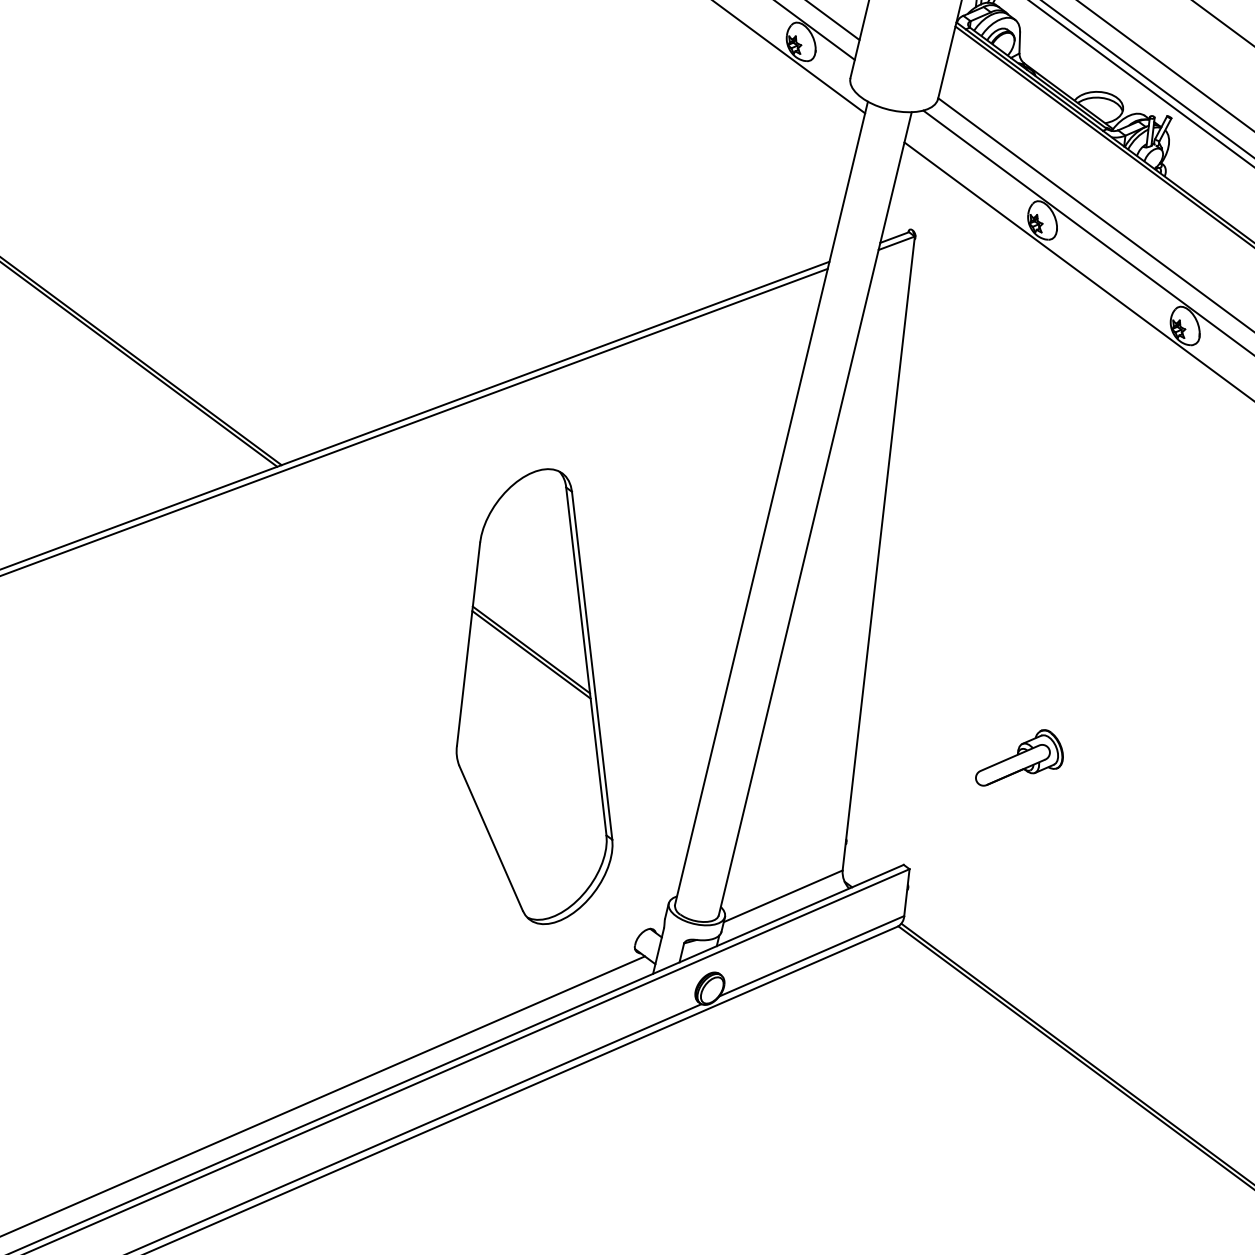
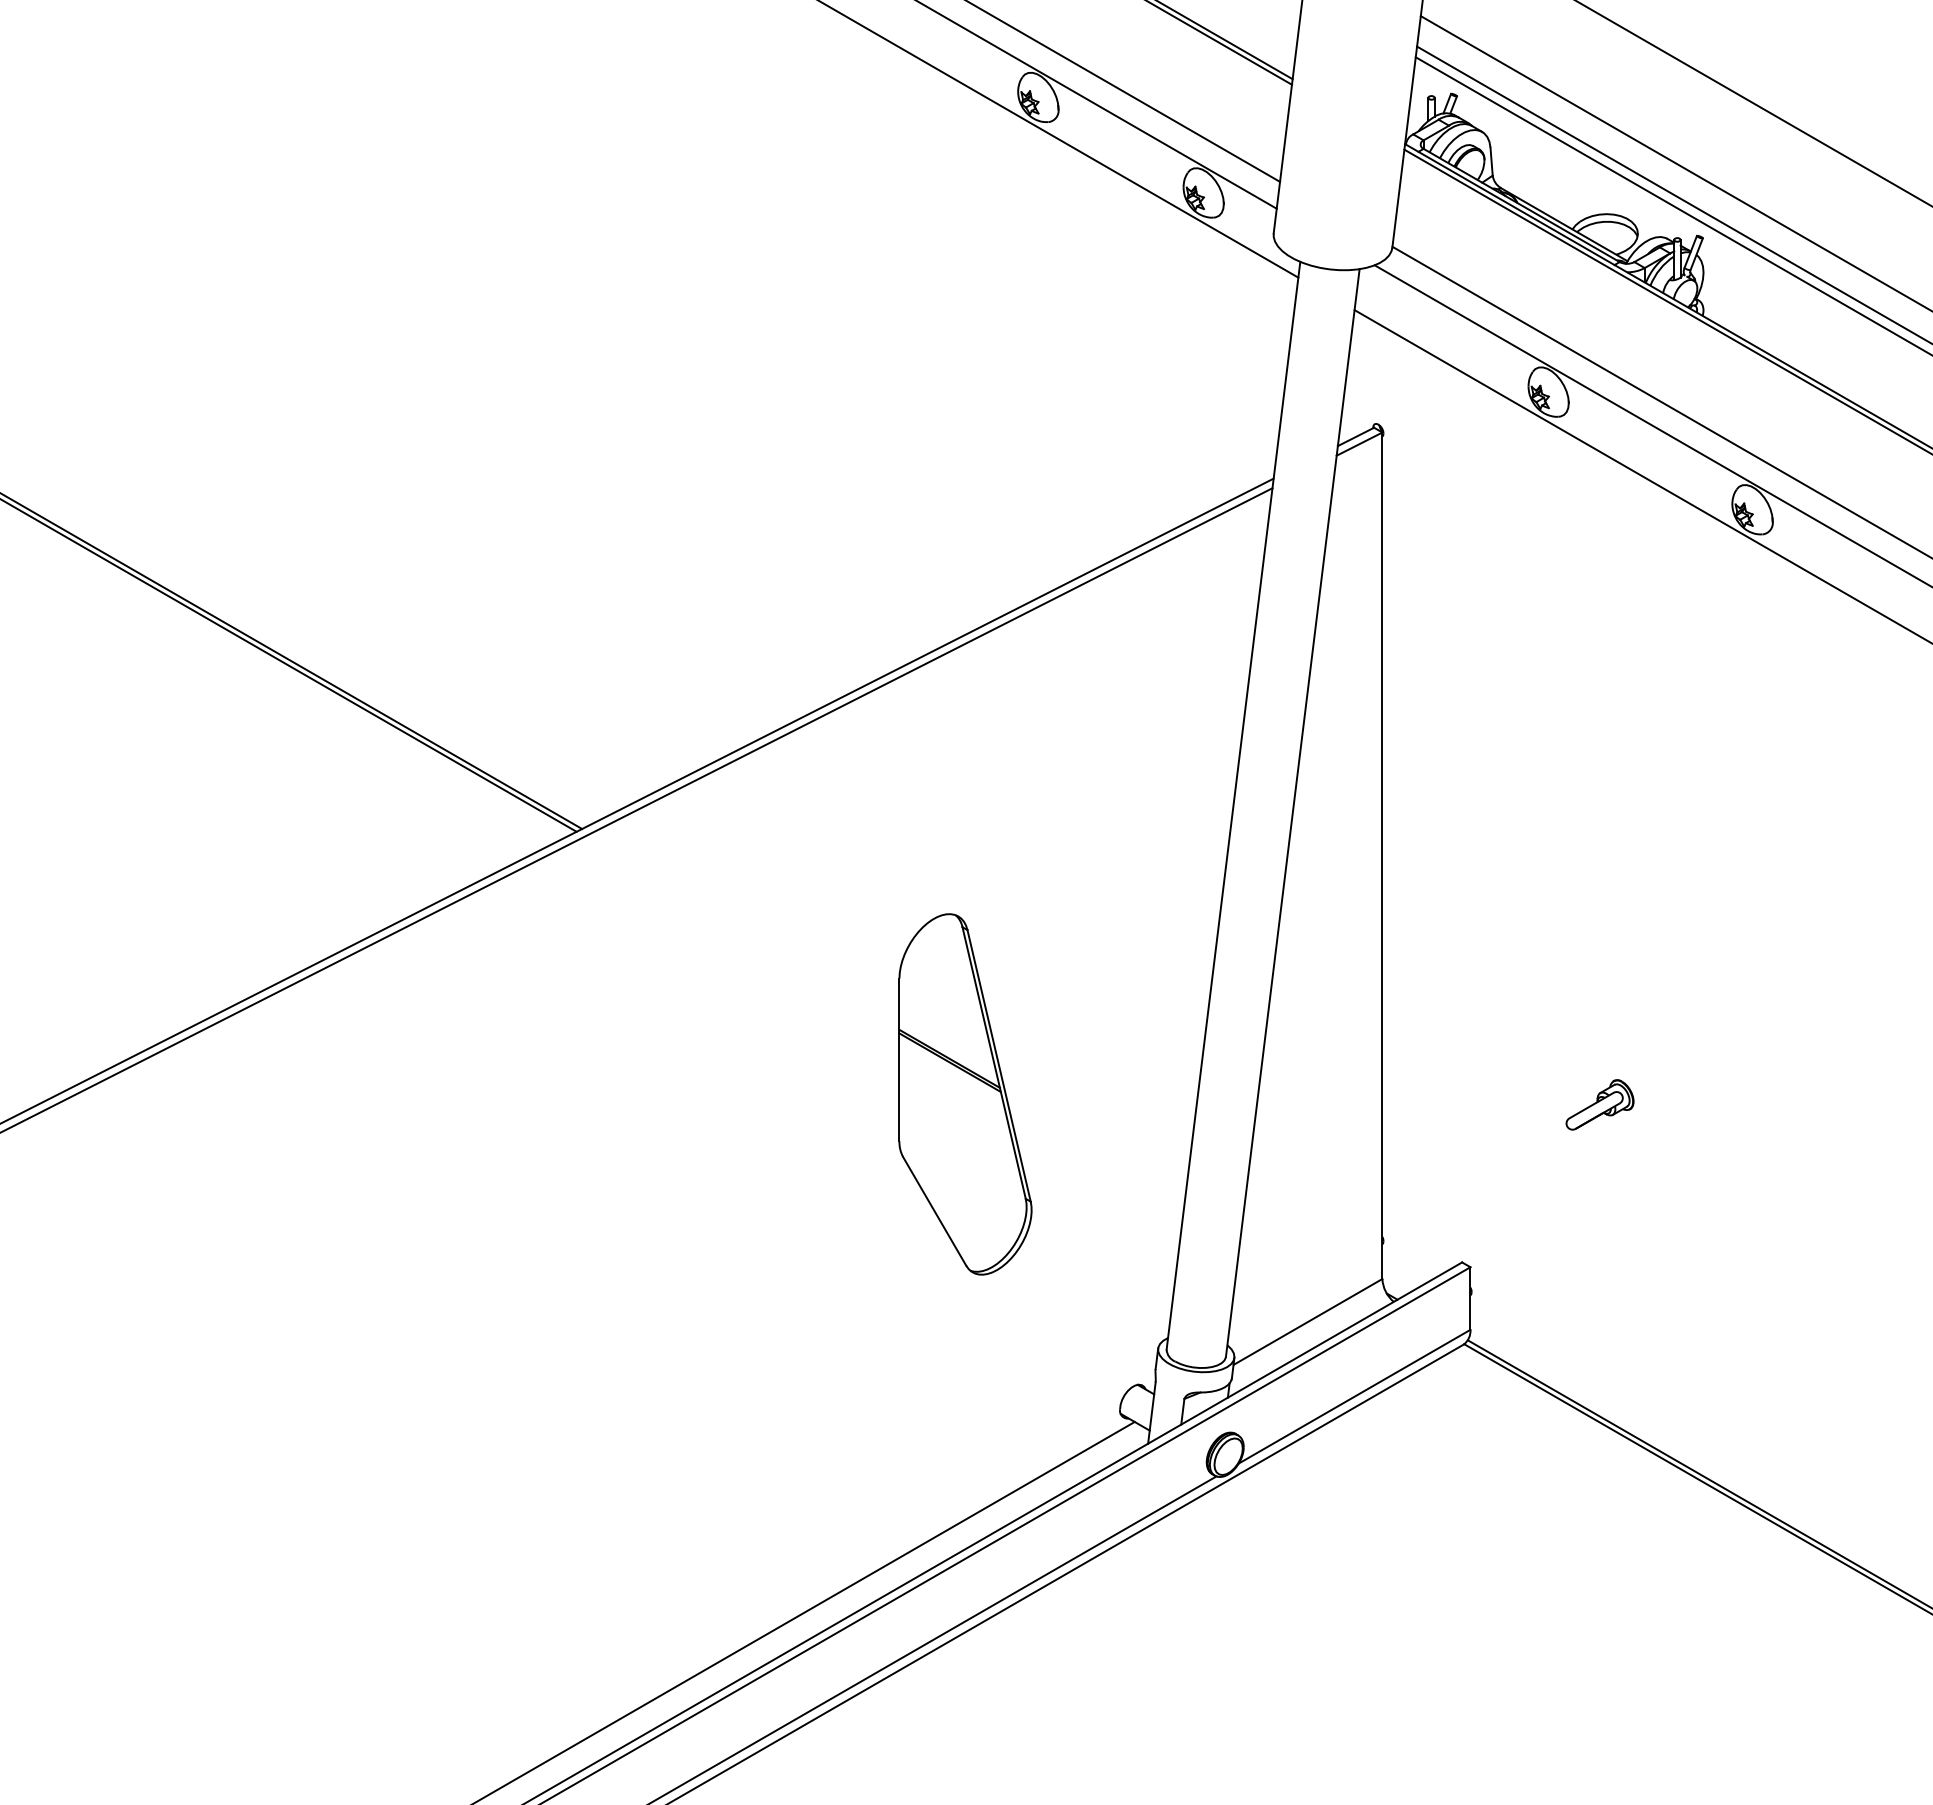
part: (546, 696) -> (965, 1094), size x0.6
part: (1020, 758) -> (1599, 1104), size x0.6

